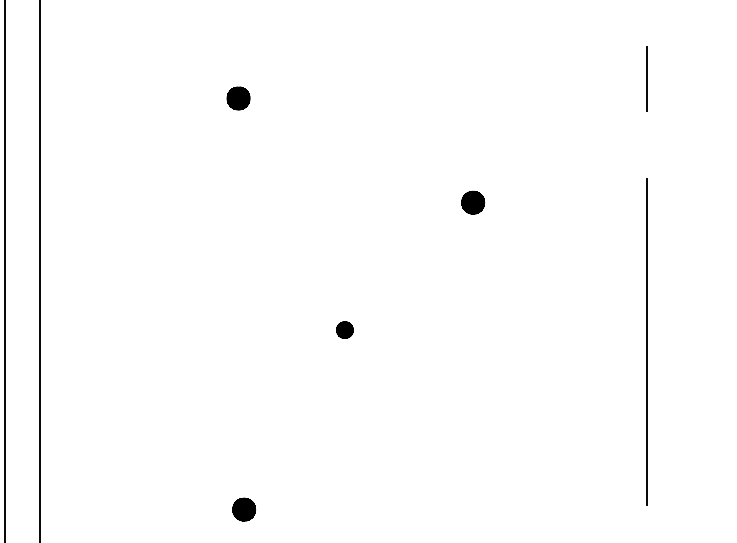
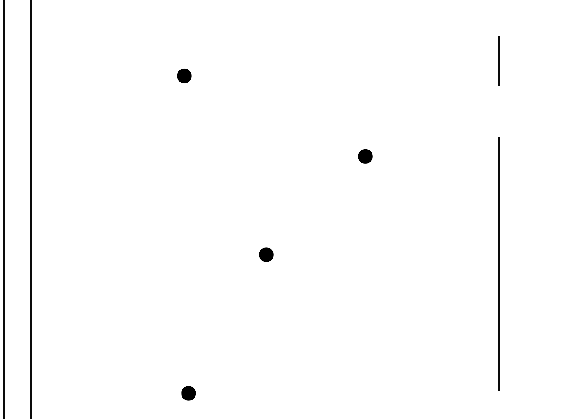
part: (238, 97) -> (184, 75), size x0.71
part: (473, 202) -> (365, 156), size x0.71
part: (244, 509) -> (188, 393), size x0.71

